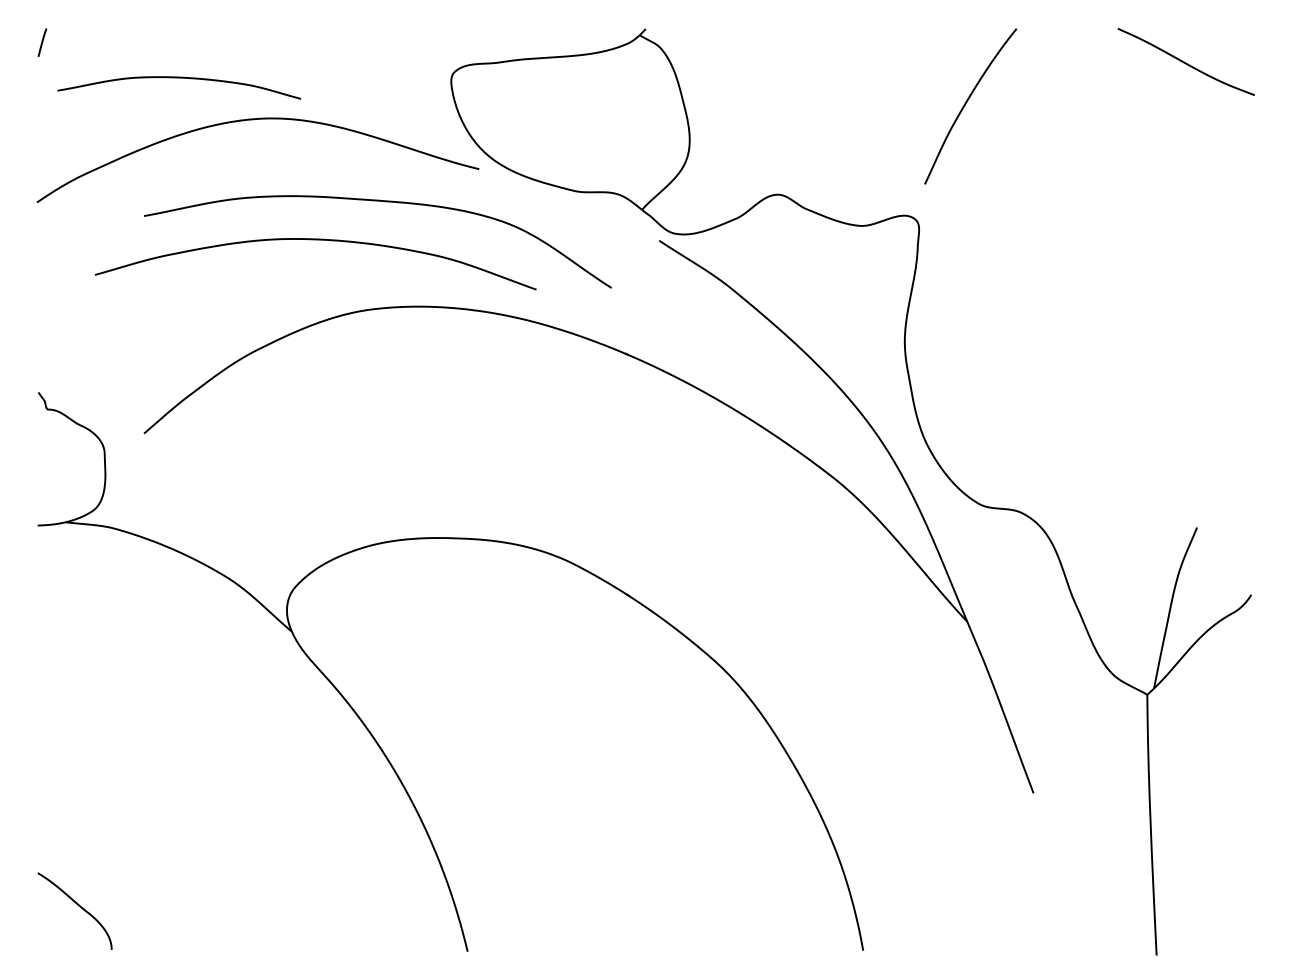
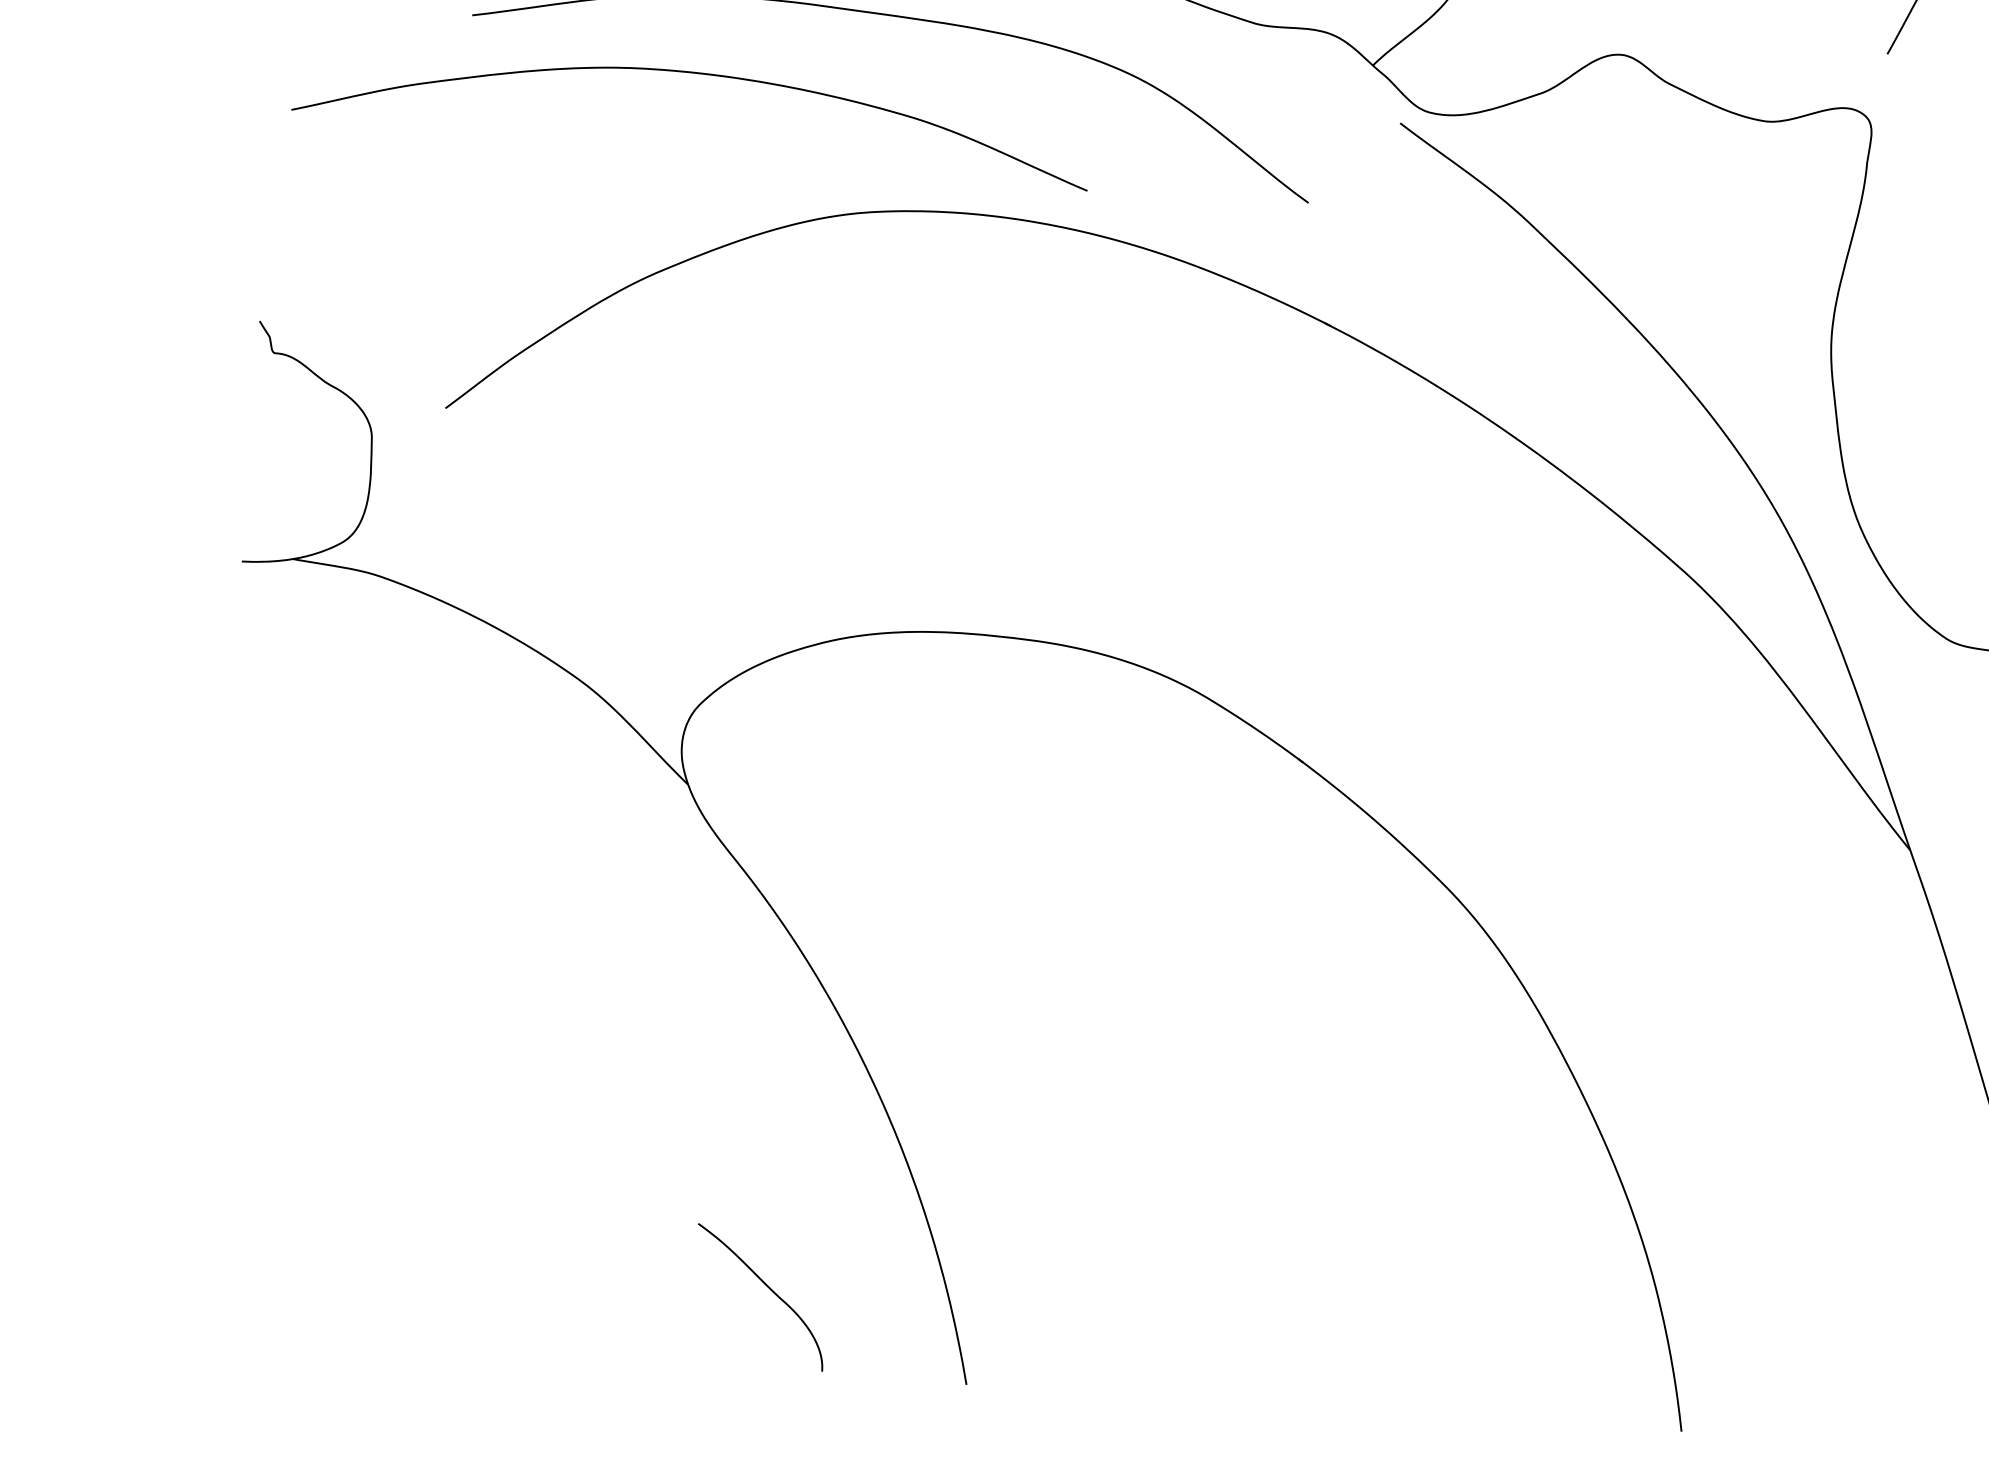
curve: (315, 240) -> (694, 74), moved
curve: (78, 906) -> (767, 1289), moved

